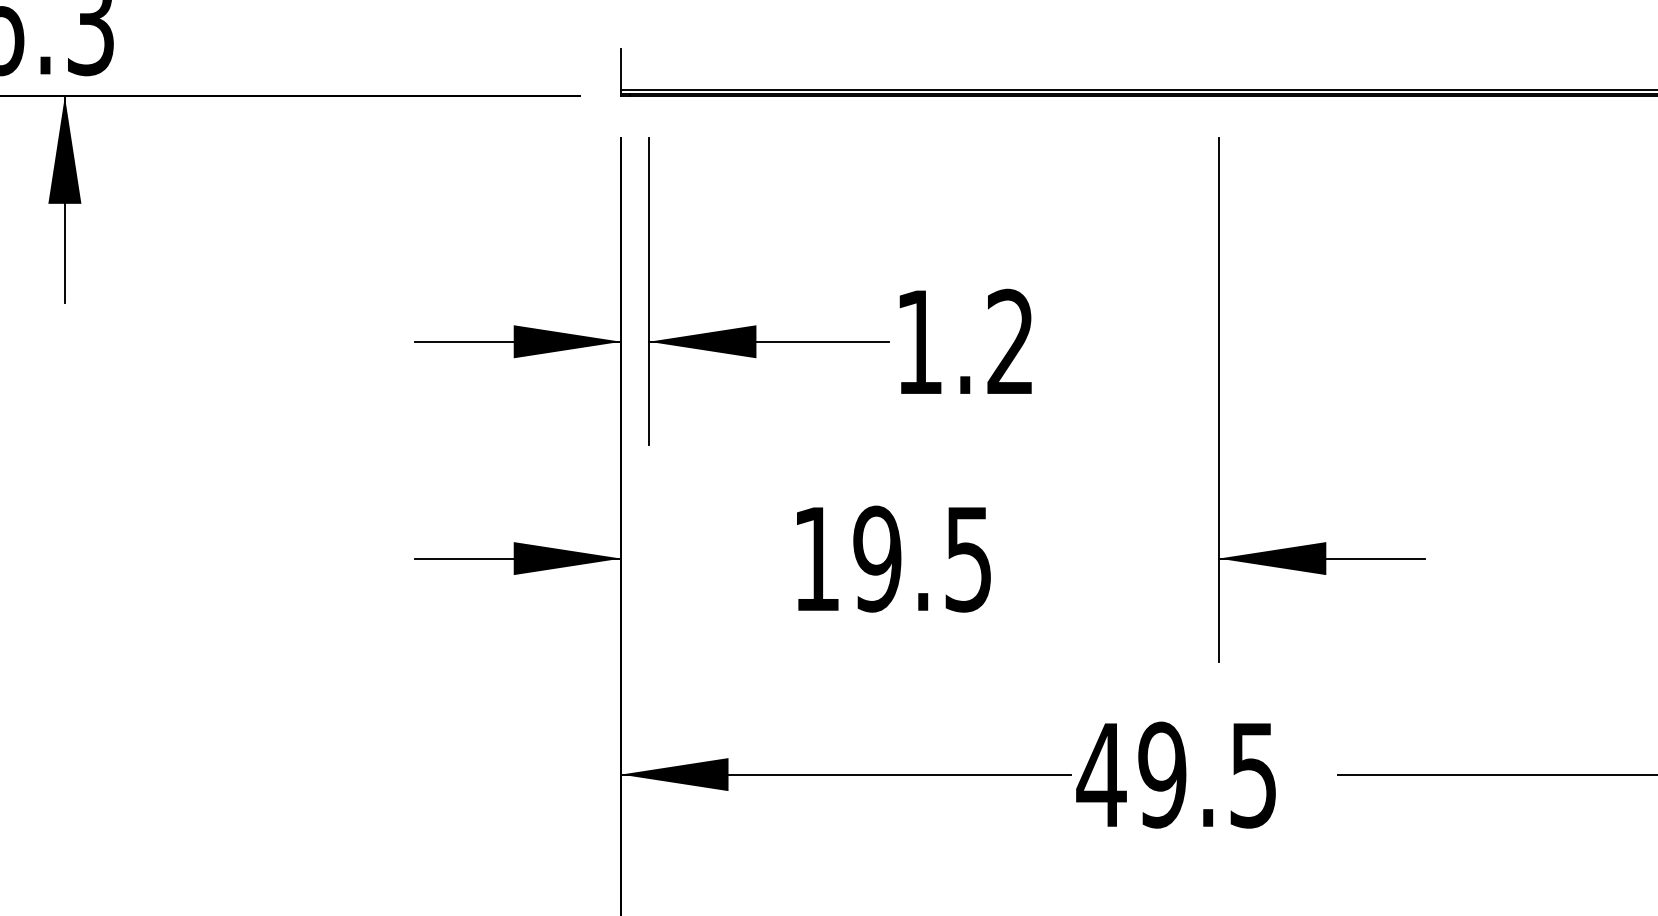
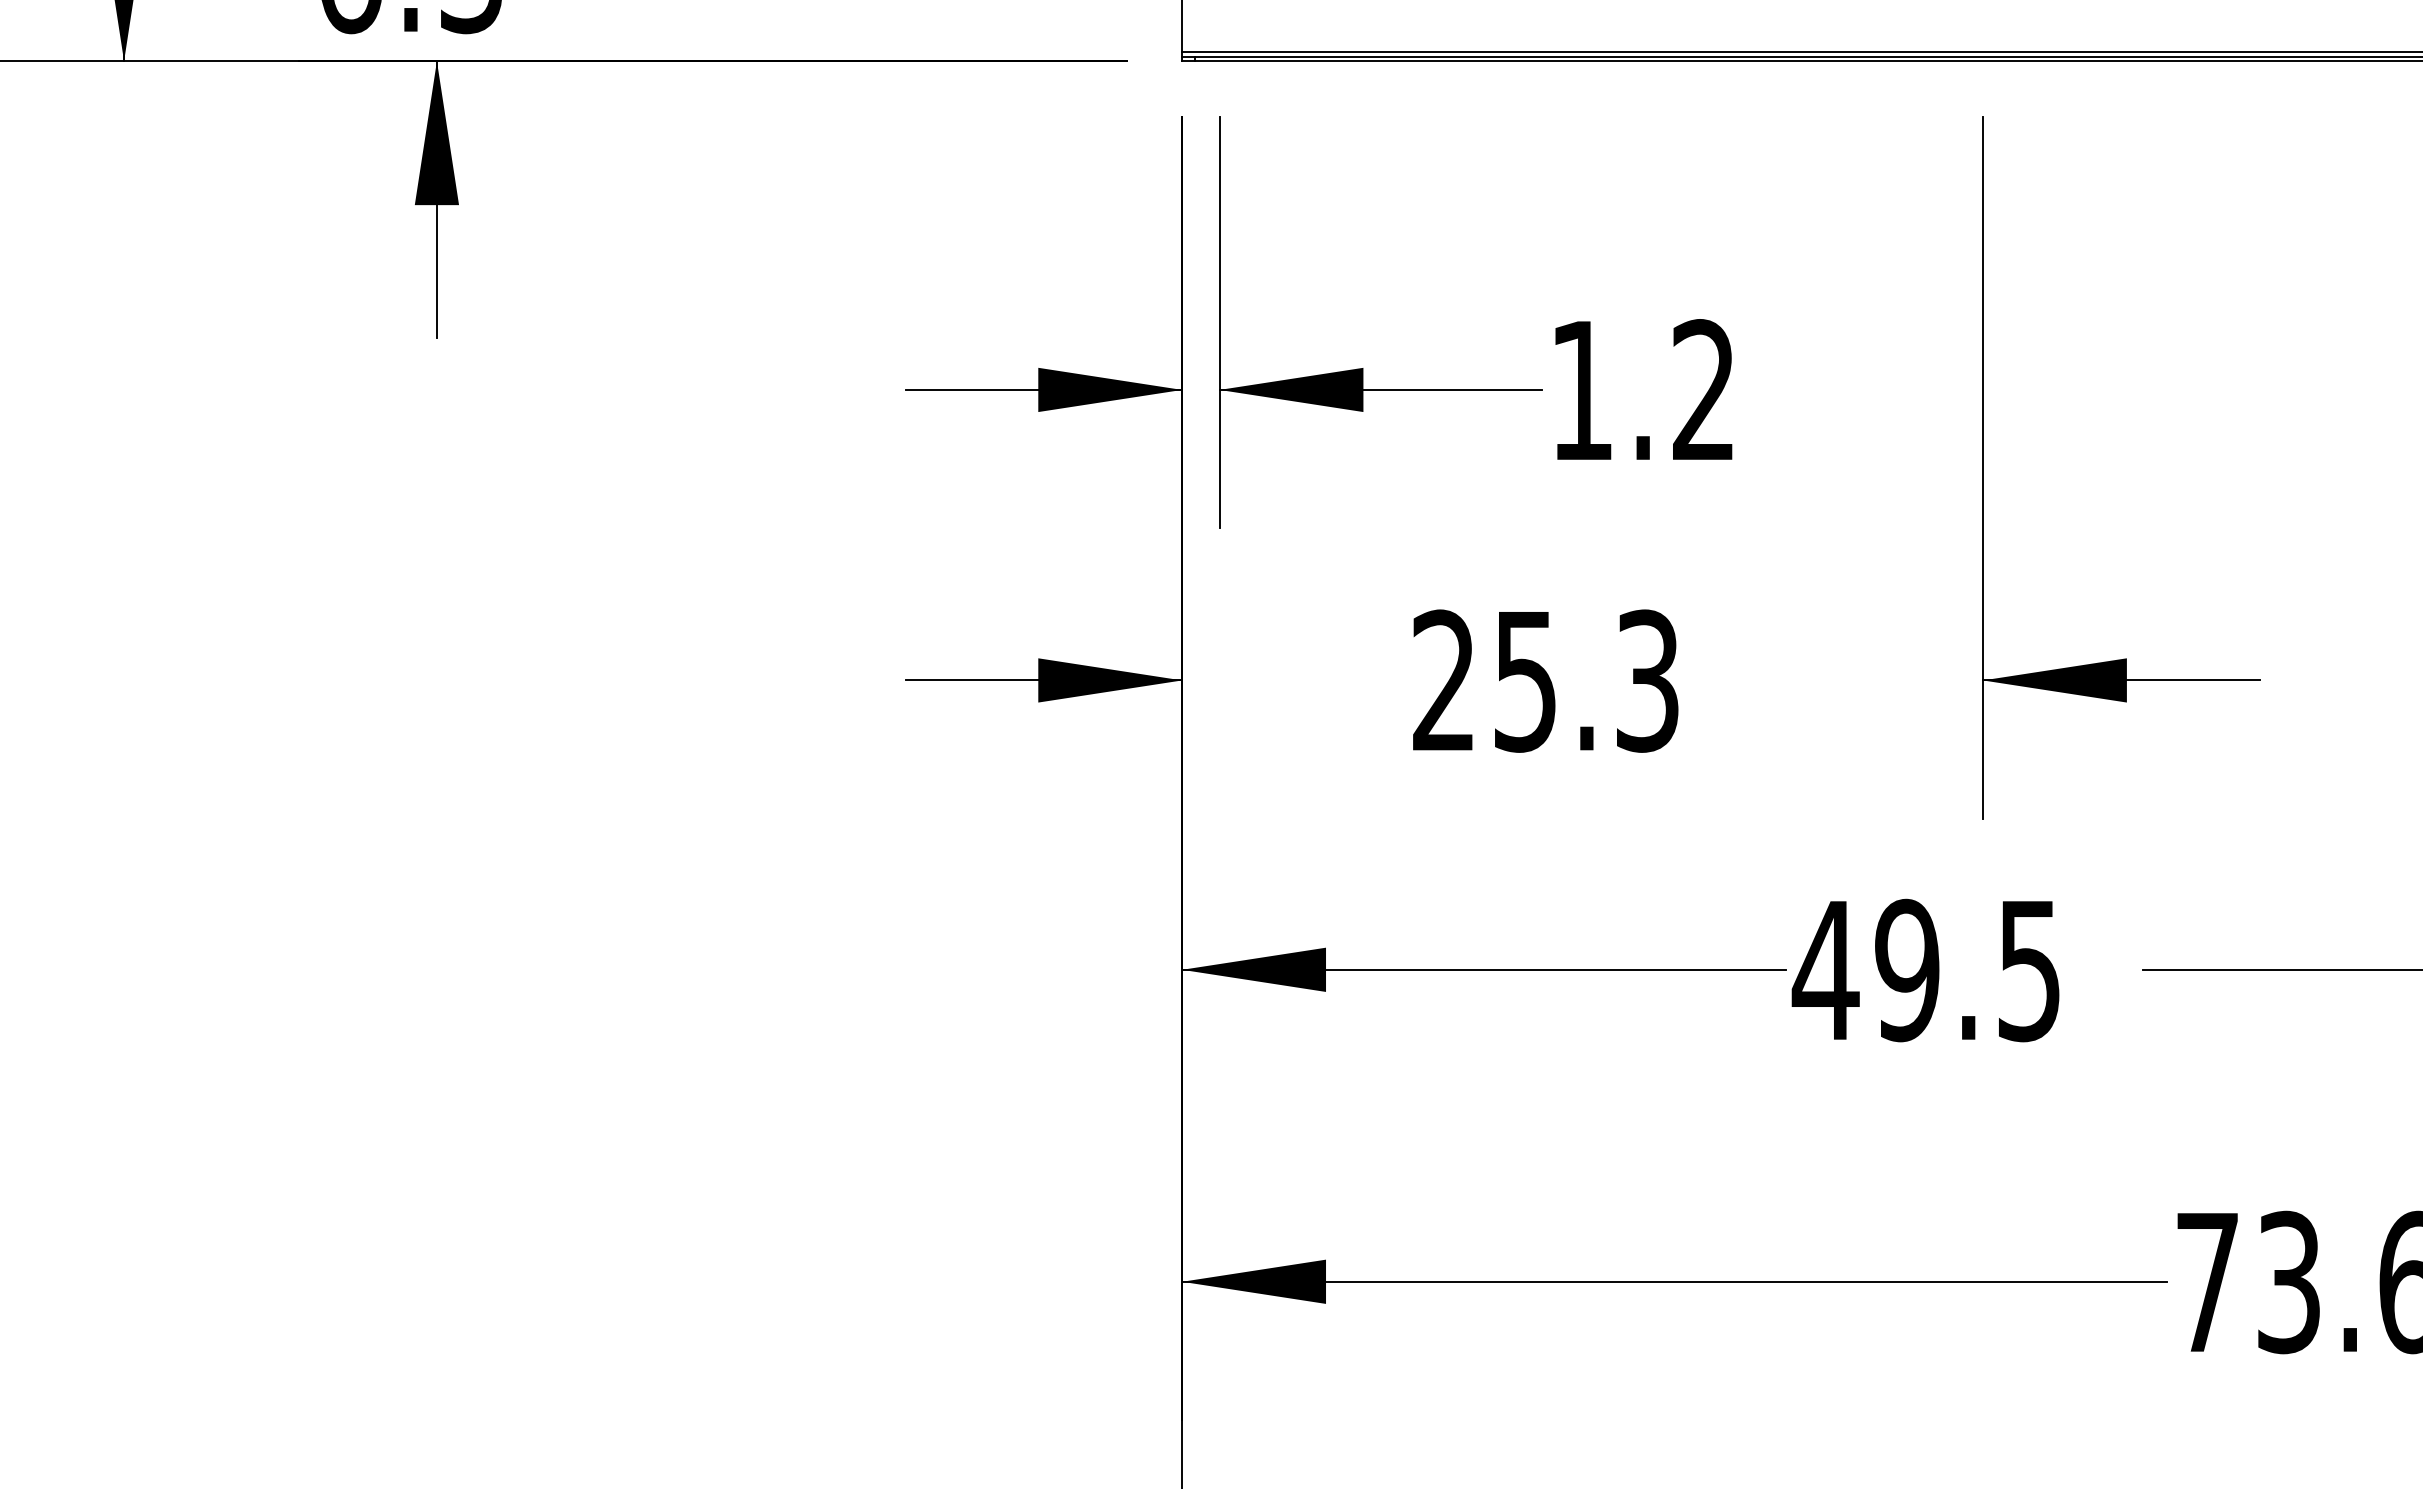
text: (892, 558) -> (1545, 680), 19.5 -> 25.3

